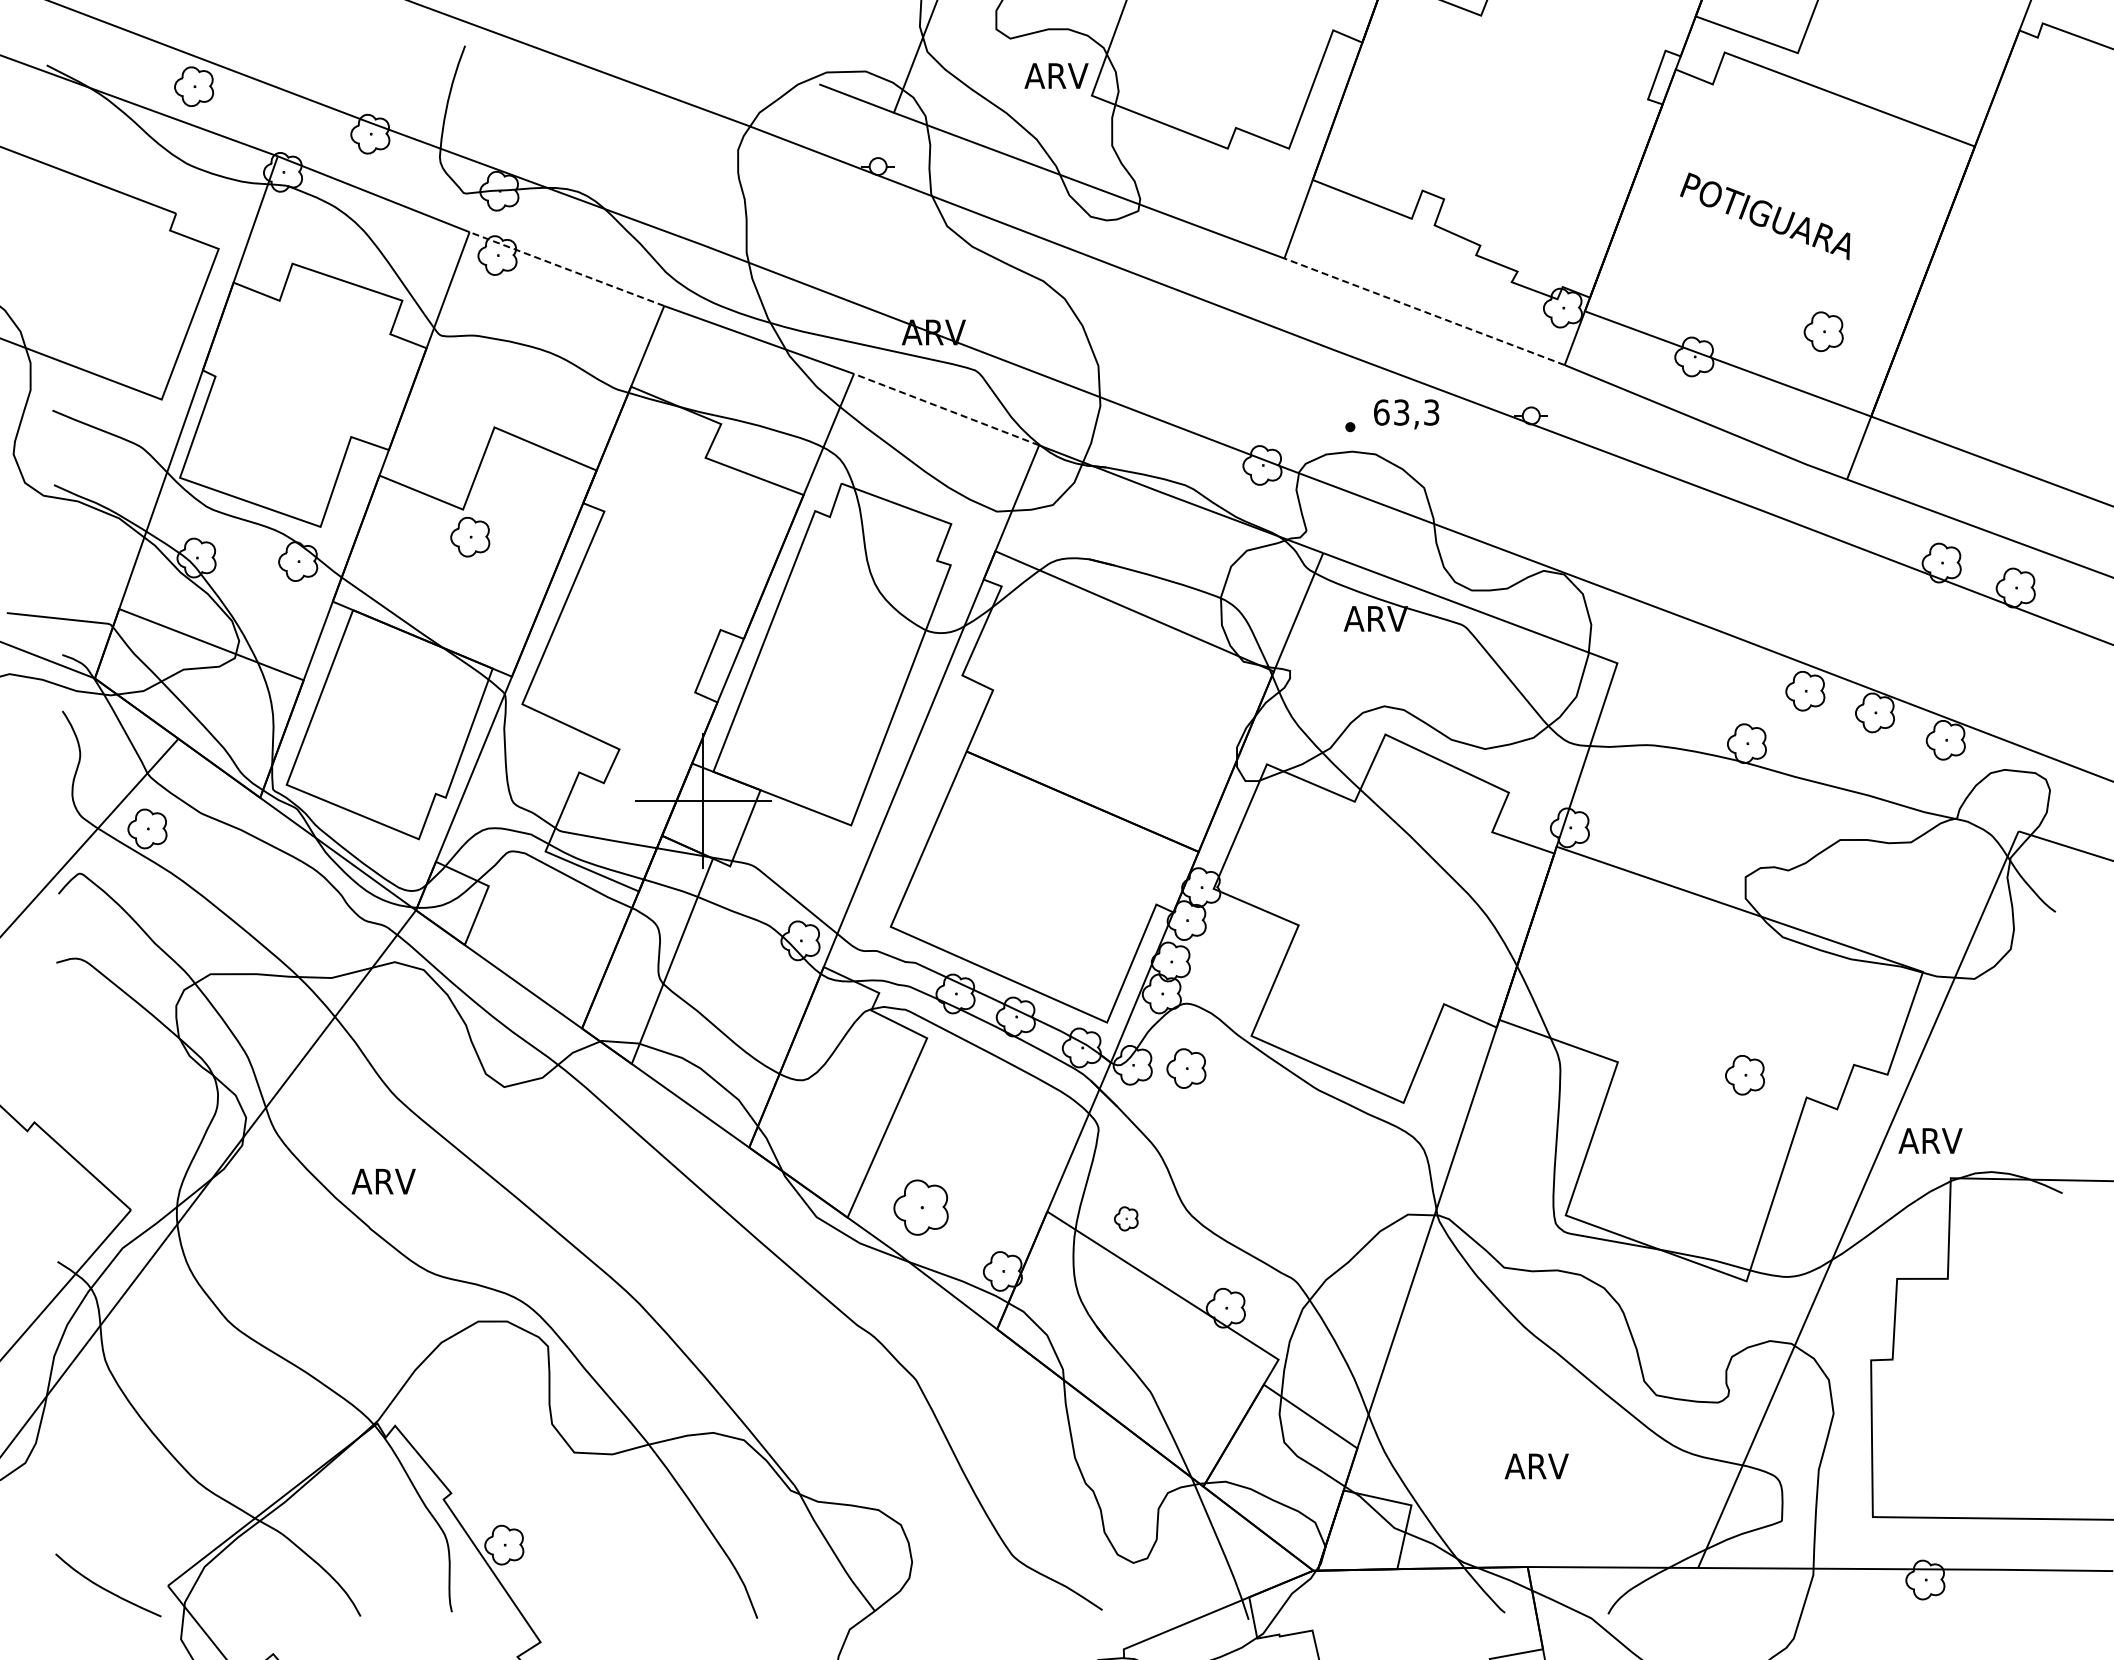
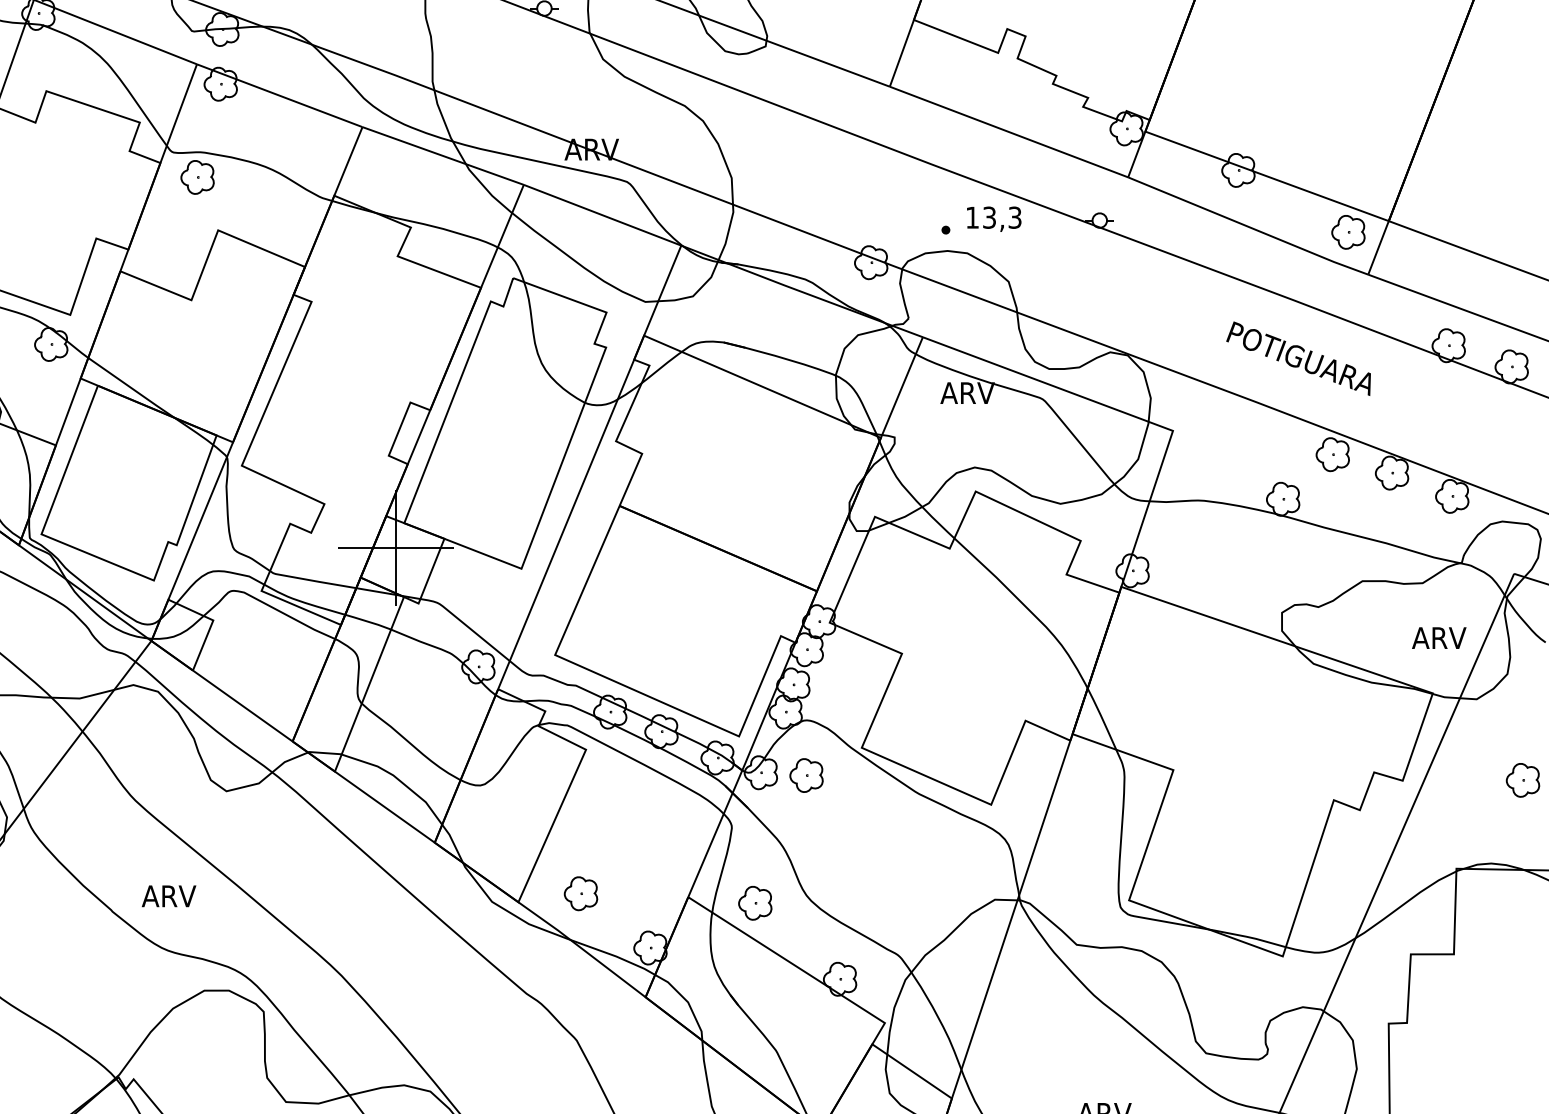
text: (1765, 216) -> (1298, 358), moved
line: (566, 268) -> (279, 95), dashed -> solid
line: (1424, 311) -> (1008, 131), dashed -> solid
part: (1823, 331) -> (1348, 232), moved
line: (946, 409) -> (602, 215), dashed -> solid
text: (1381, 412) -> (972, 217), 63,3 -> 13,3
part: (470, 536) -> (197, 176), moved
part: (1744, 1075) -> (1522, 780), moved
text: (1930, 1140) -> (1439, 637), moved
text: (383, 1181) -> (168, 896), moved
part: (921, 1207) -> (581, 893), size x0.71
part: (1126, 1218) -> (755, 903), size x1.67

